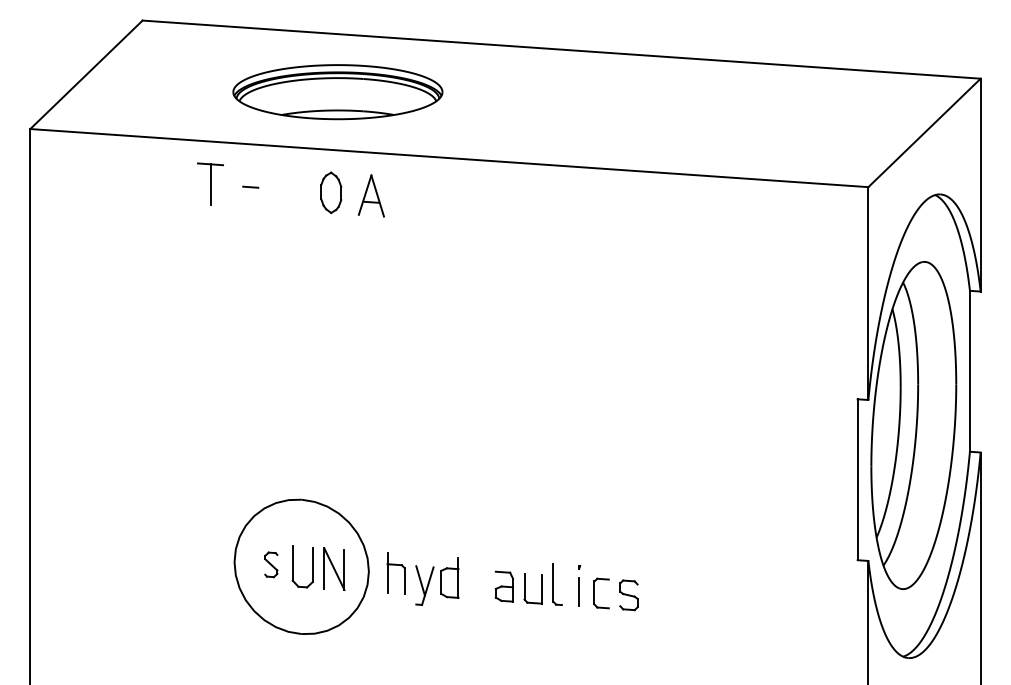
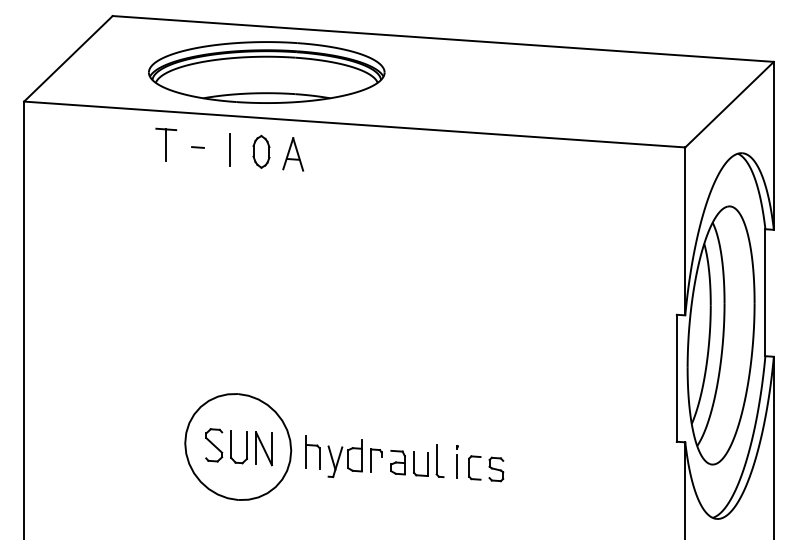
part: (337, 91) -> (266, 71), size x1.43
line: (290, 189) -> (229, 149), added
part: (271, 564) -> (214, 445), size x1.67
part: (476, 584) -> (376, 460), added

